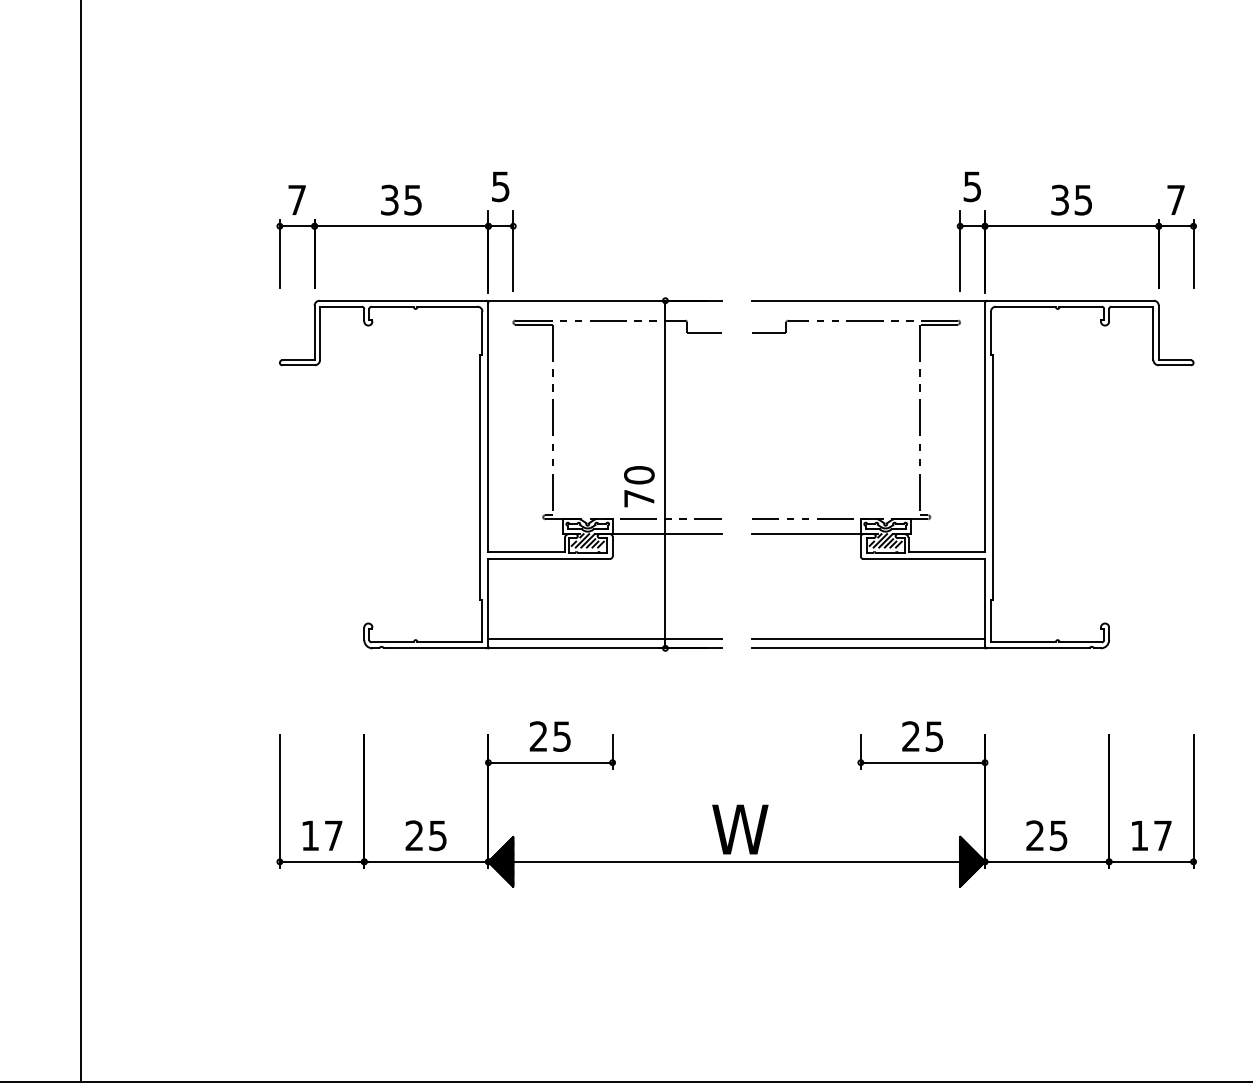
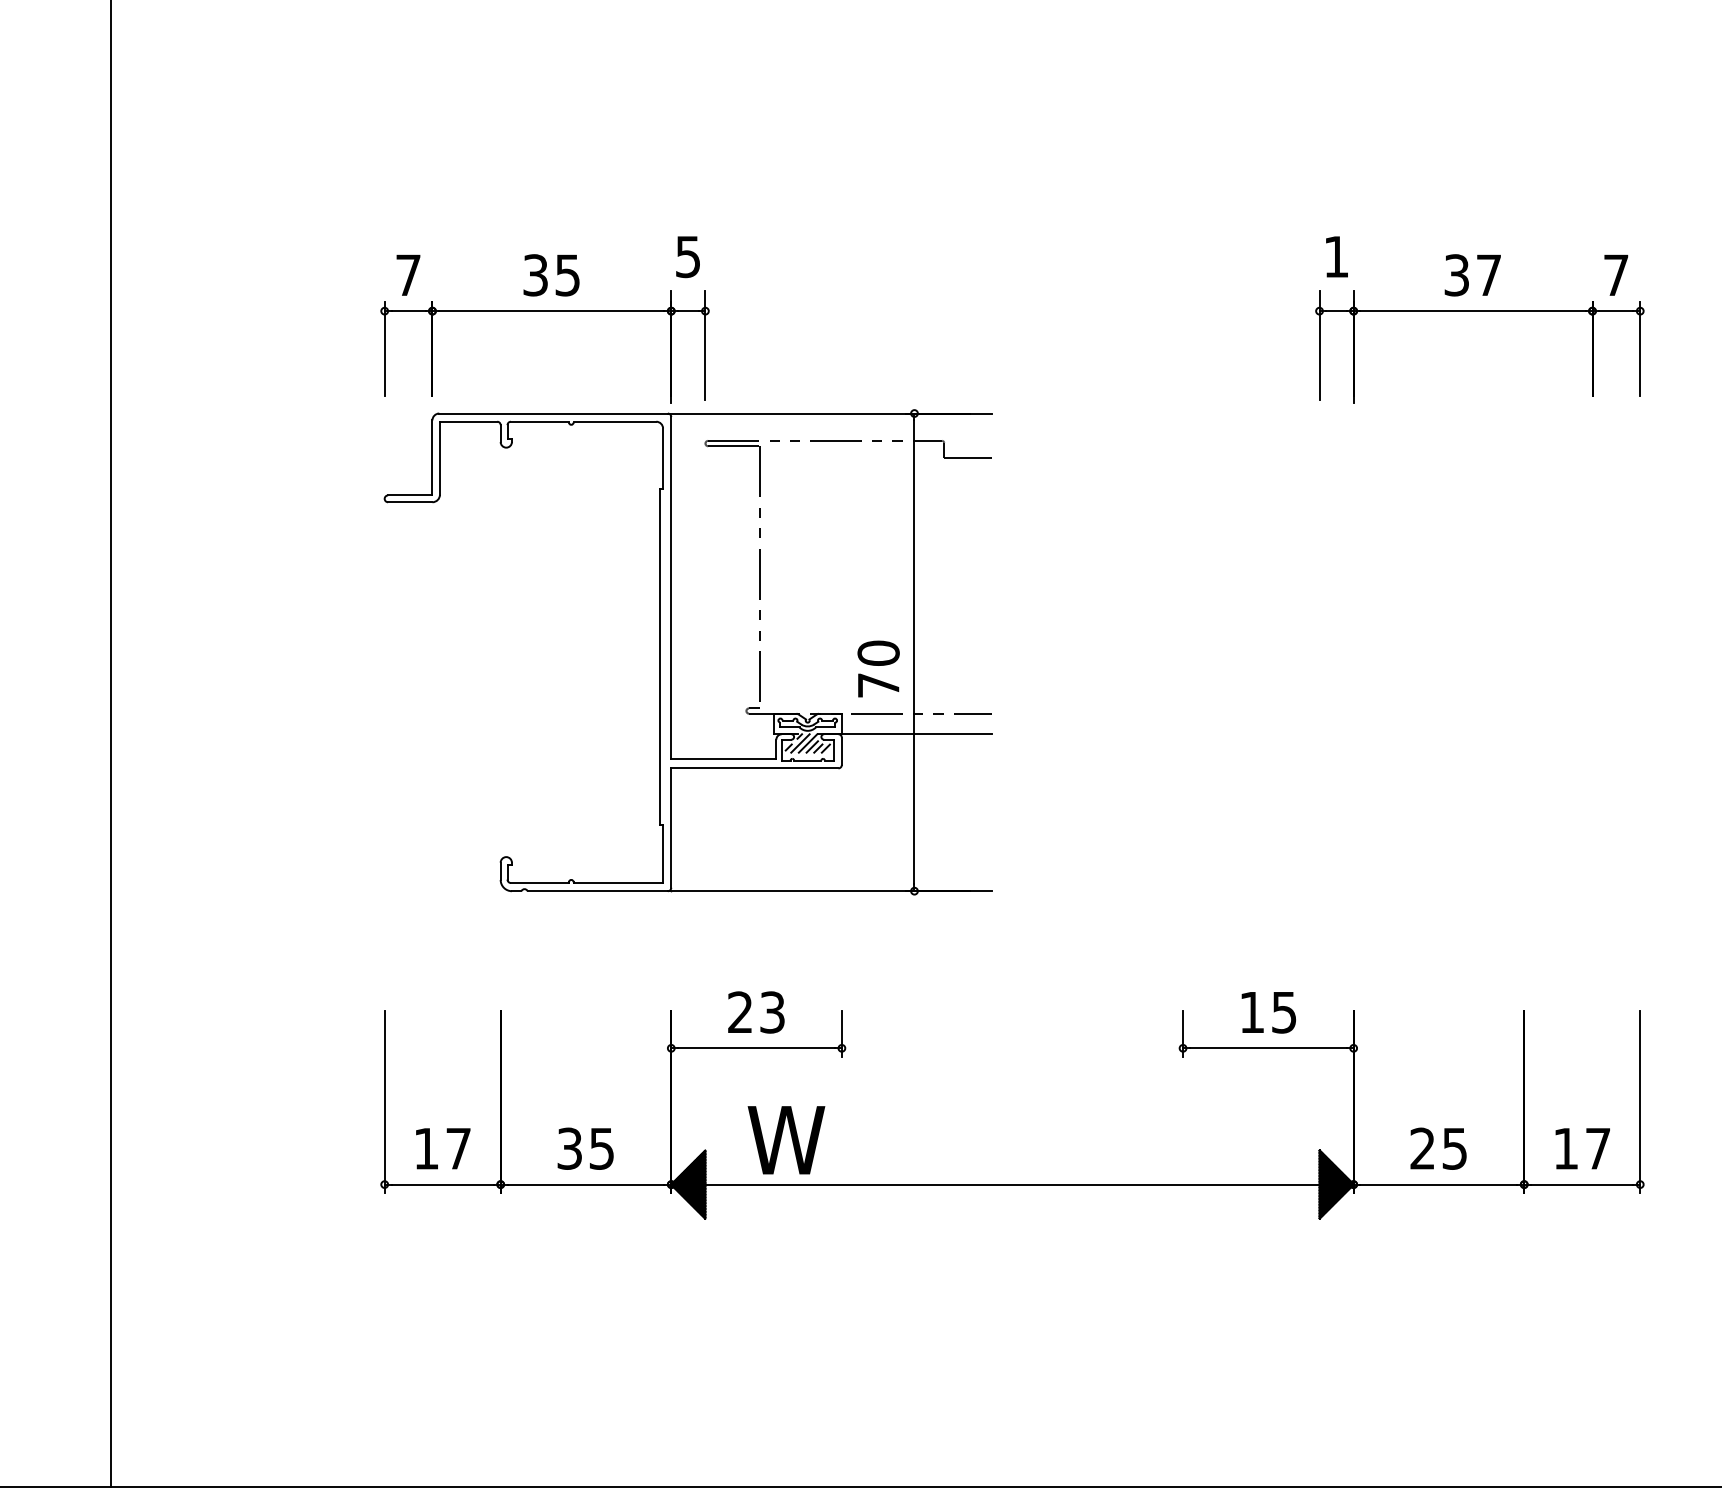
text: (972, 187) -> (1336, 257), 5 -> 1
text: (1083, 200) -> (1488, 275), 35 -> 37
part: (984, 474) -> (1353, 652), removed
line: (605, 639) -> (831, 878), removed
text: (562, 735) -> (772, 1011), 25 -> 23
text: (910, 735) -> (1251, 1011), 25 -> 15
text: (740, 829) -> (786, 1140), moved
text: (414, 835) -> (569, 1148), 25 -> 35

